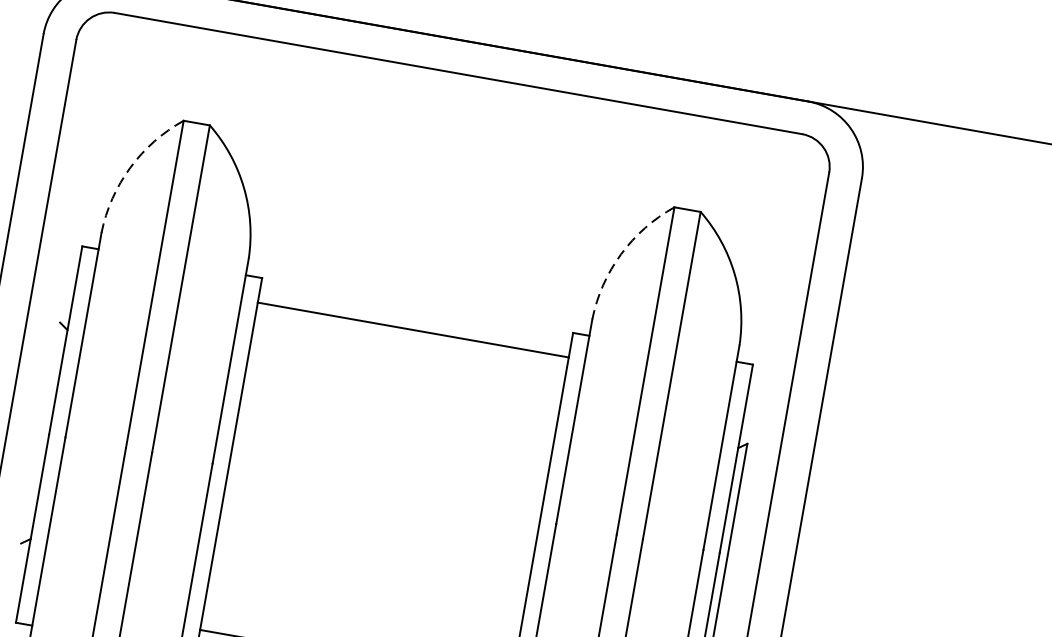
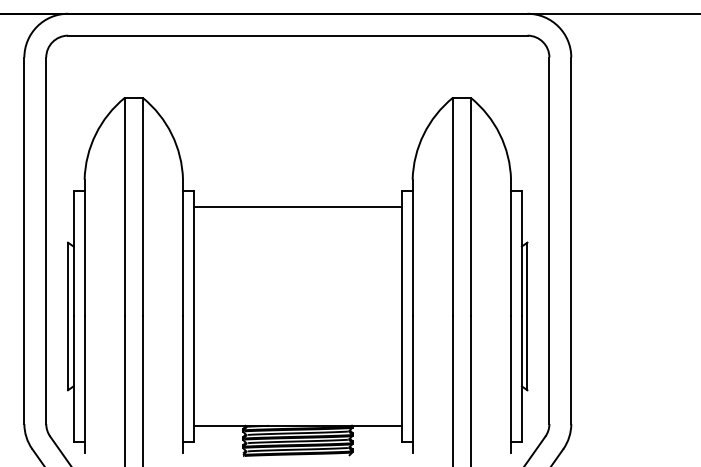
arc: (129, 168) -> (95, 134), dashed -> solid
arc: (620, 254) -> (423, 134), dashed -> solid
line: (41, 433) -> (68, 316), added

